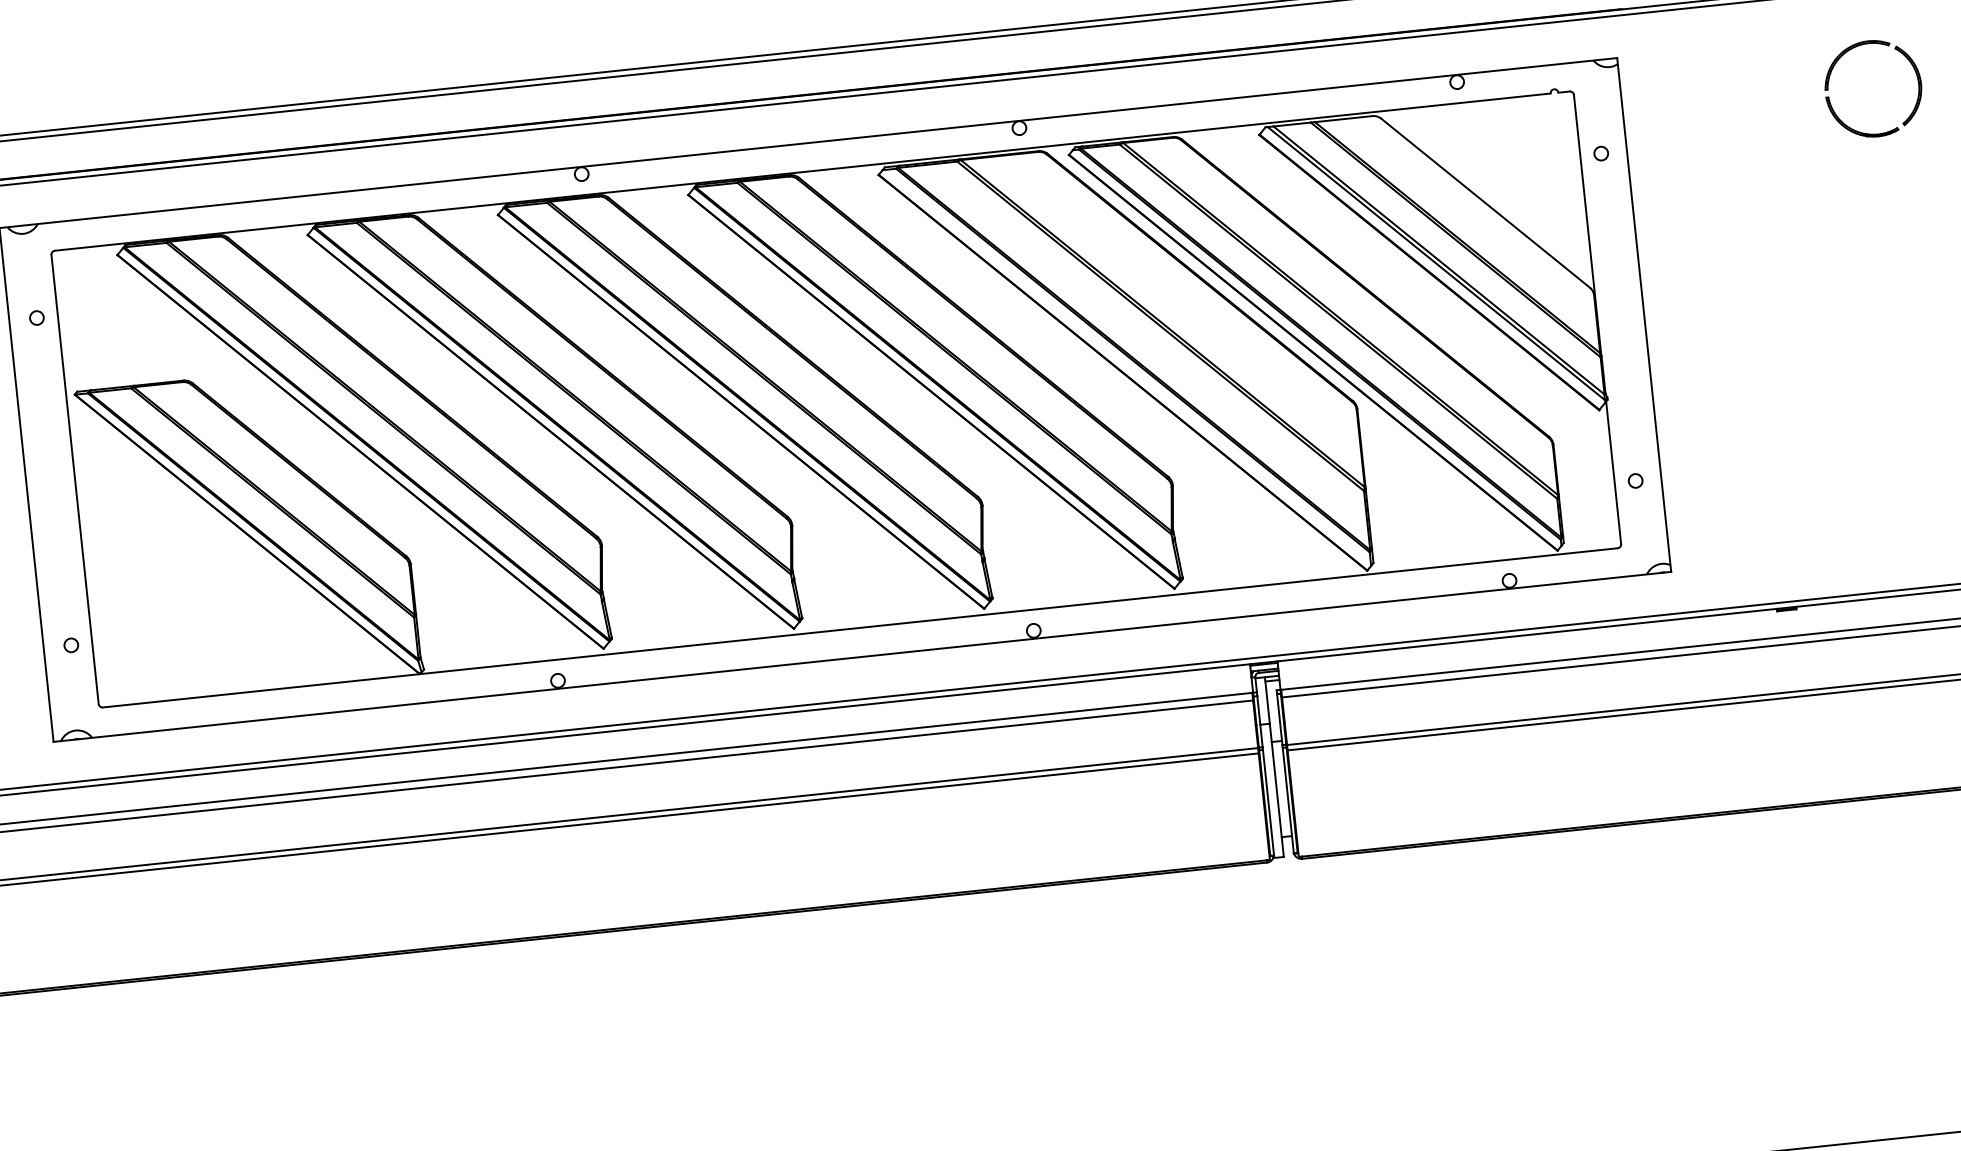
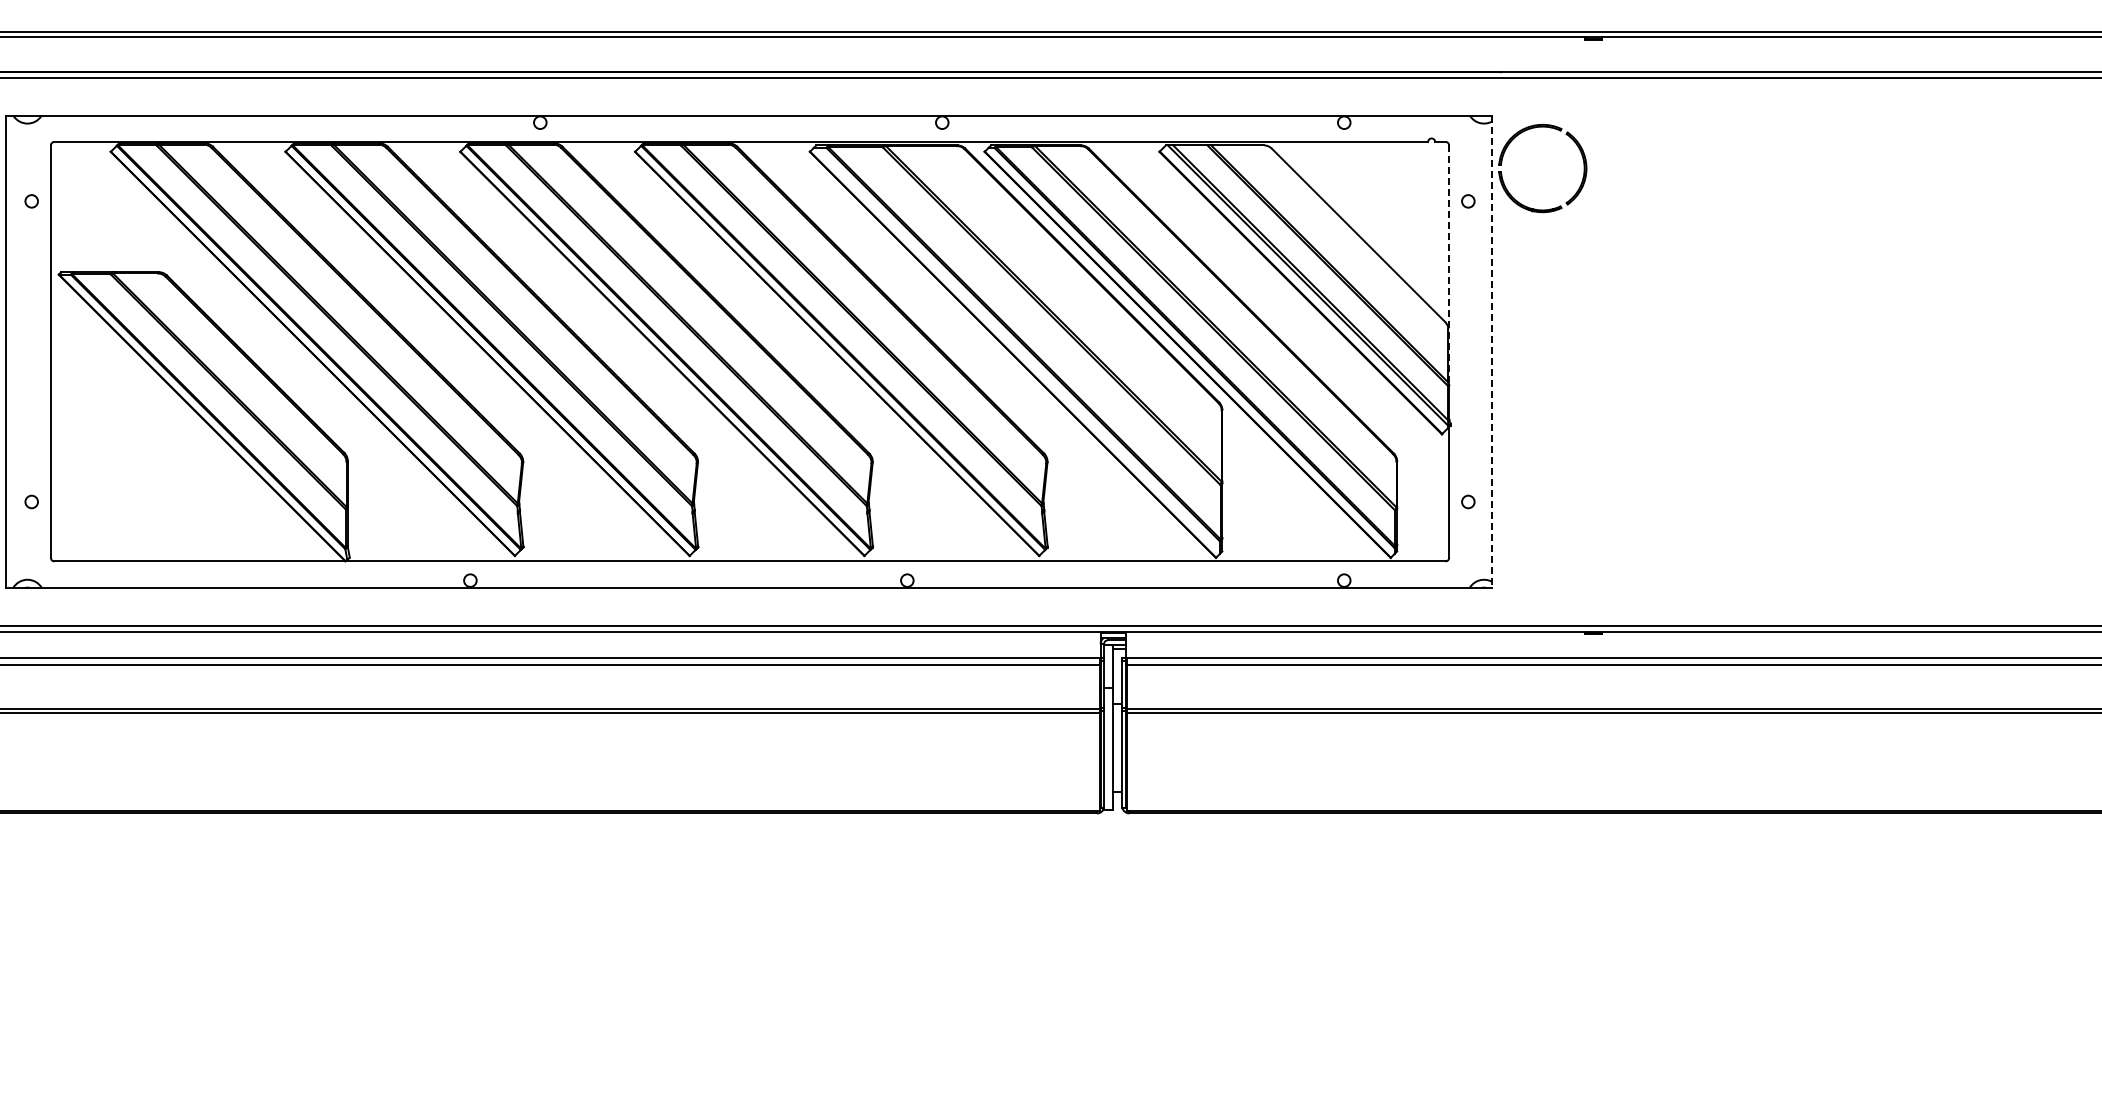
part: (1828, 86) -> (1502, 162), moved
line: (1588, 225) -> (1449, 265), solid -> dashed
line: (1643, 315) -> (1491, 352), solid -> dashed

